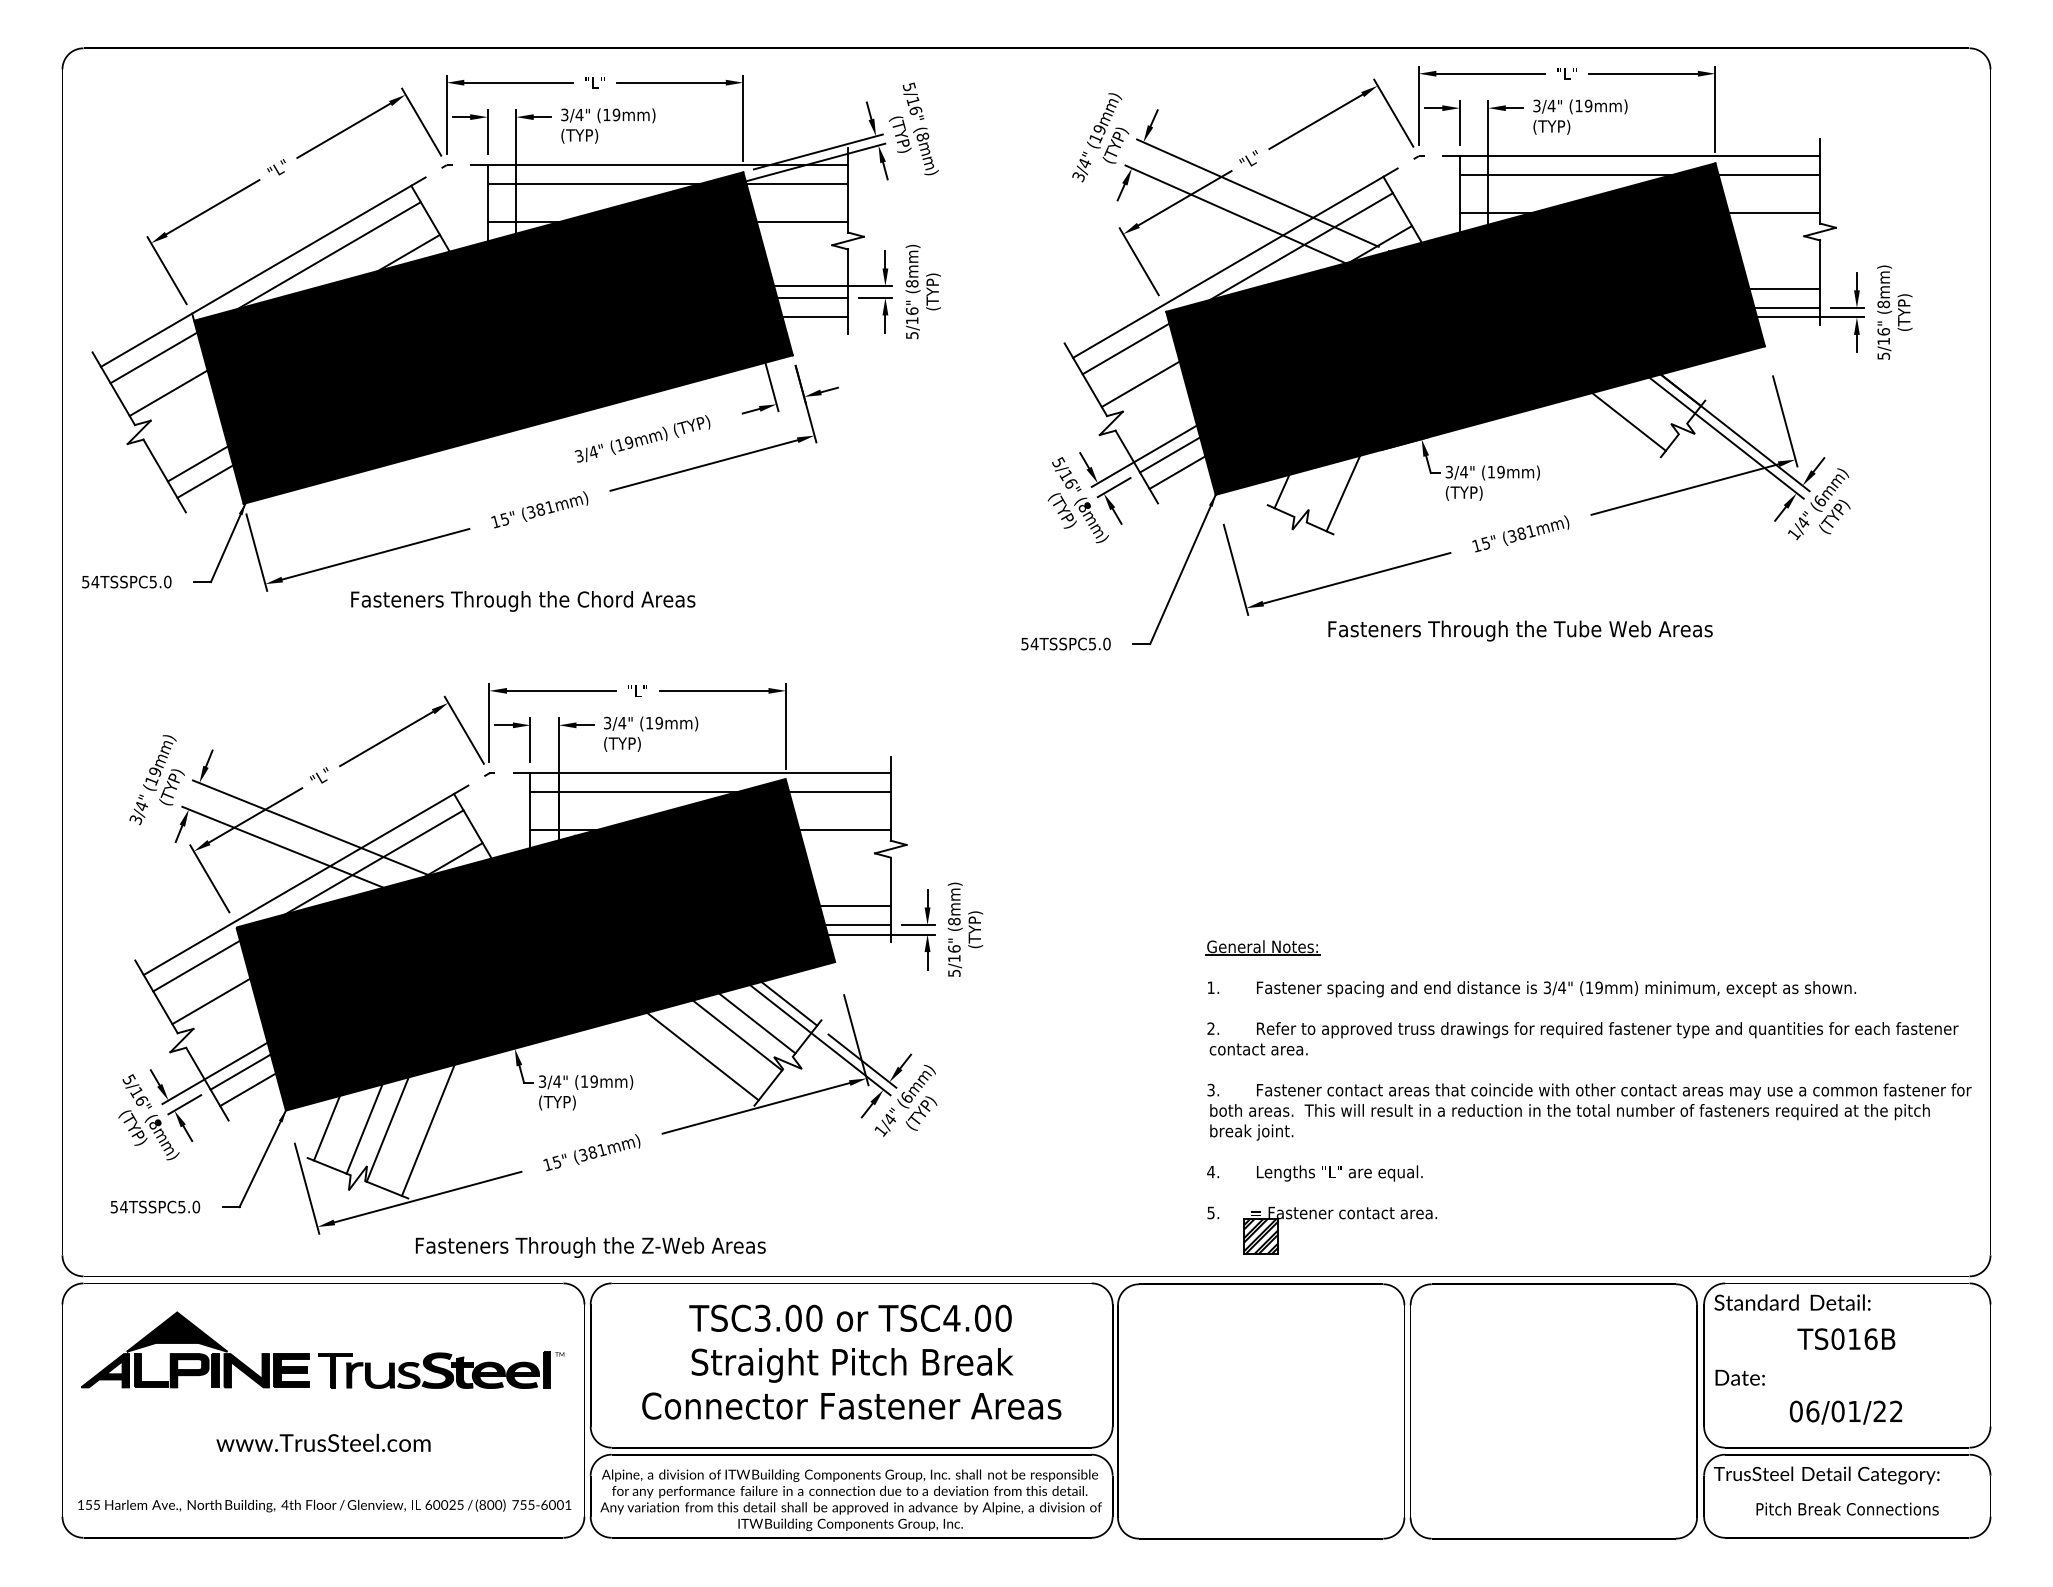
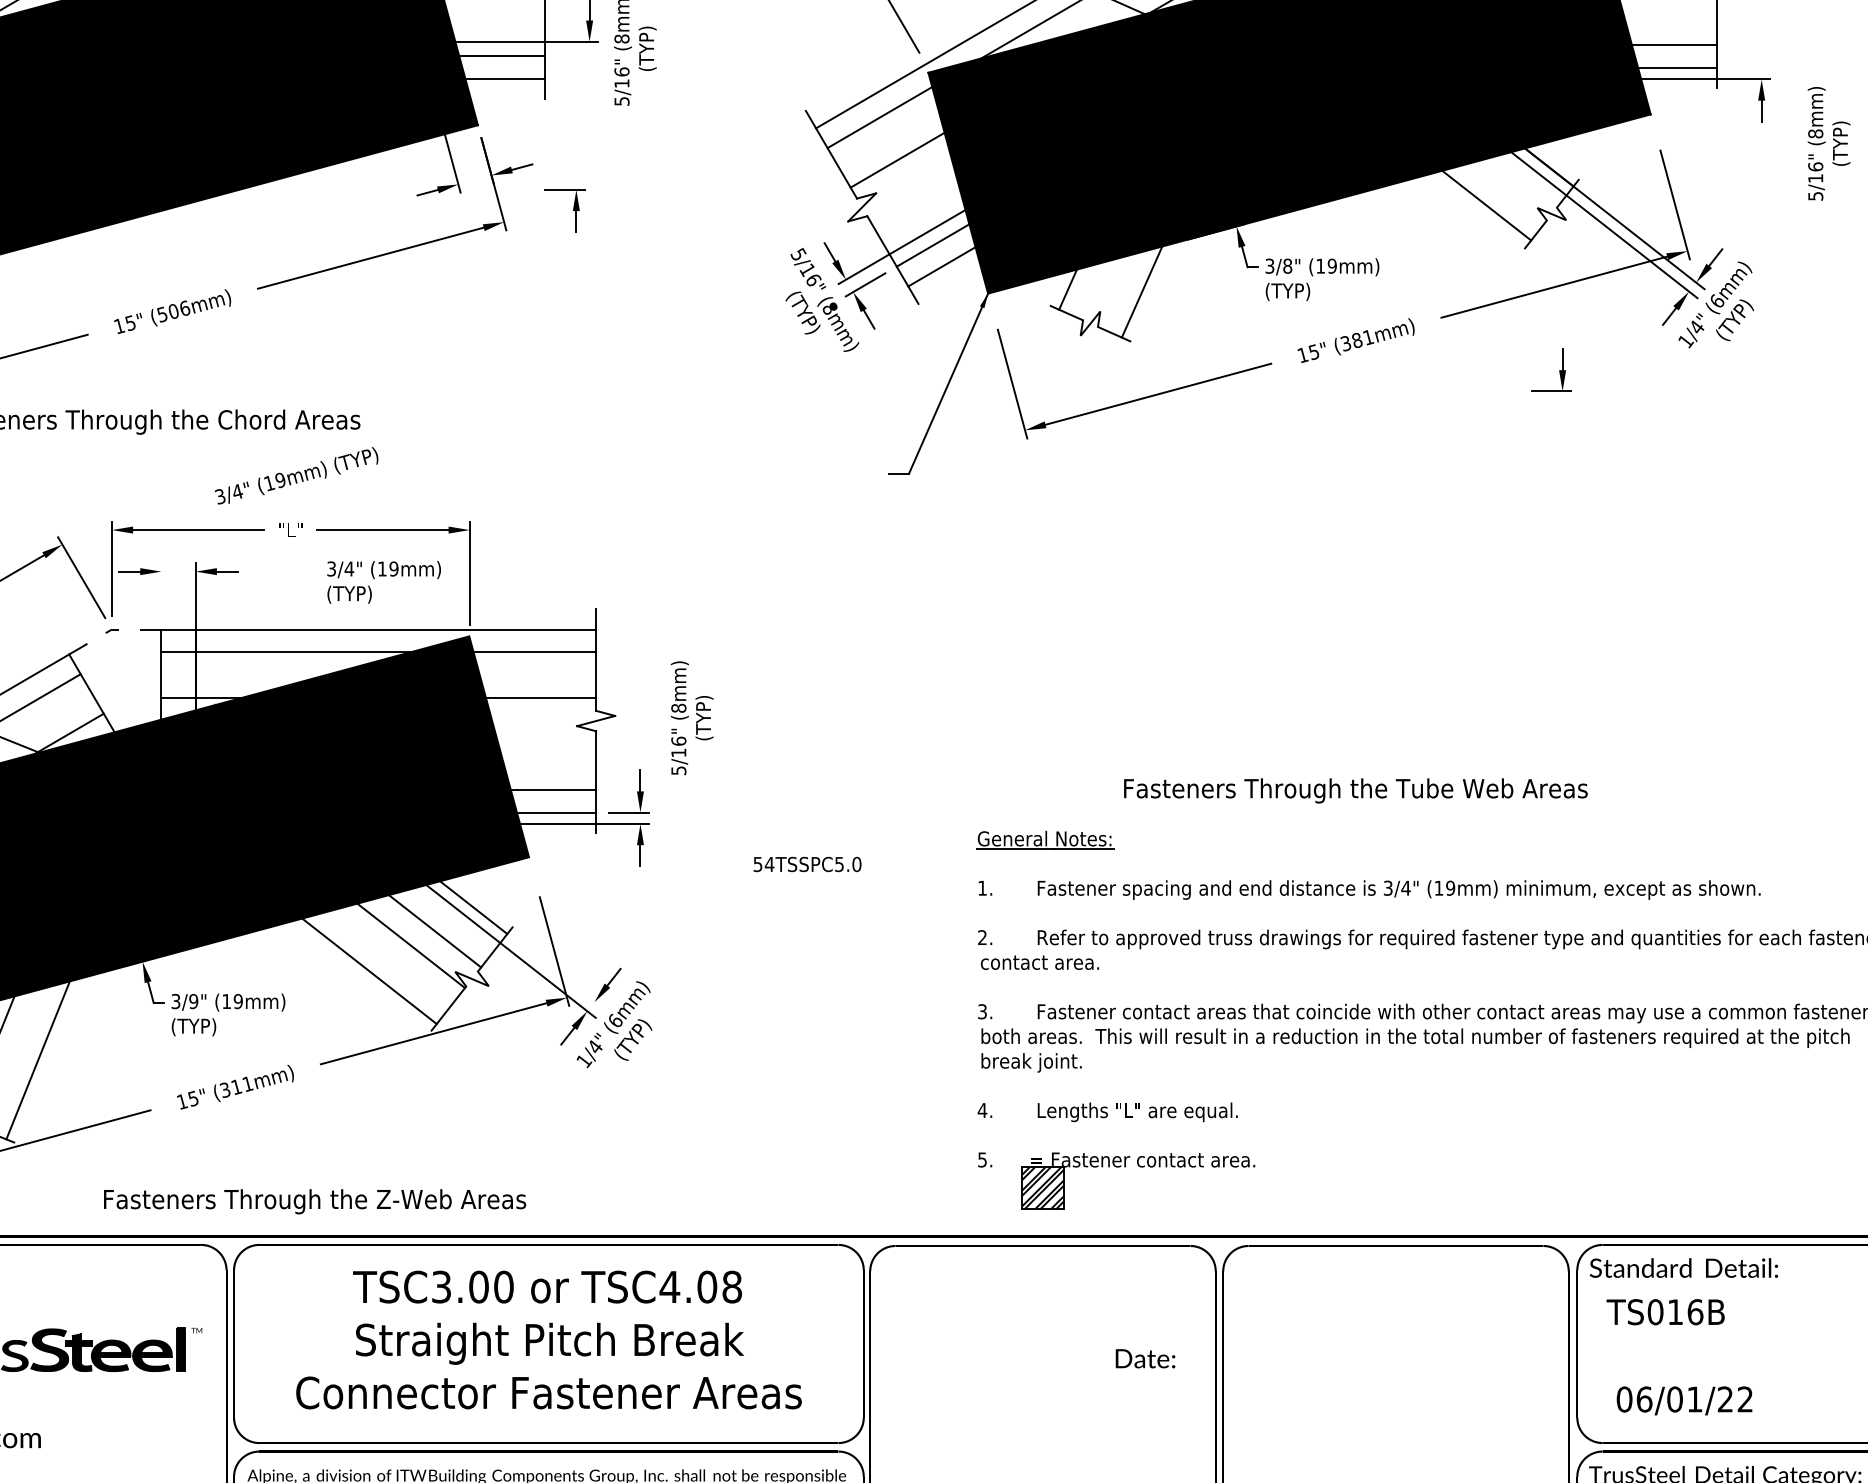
part: (1854, 290) -> (1559, 370), moved
text: (1894, 312) -> (1828, 143), moved
part: (882, 315) -> (572, 211), moved
text: (642, 438) -> (296, 475), moved
text: (1464, 471) -> (1288, 265), 3/4" -> 3/8"
text: (540, 508) -> (173, 310), (381mm) -> (506mm)
text: (1520, 630) -> (1355, 790), moved
text: (1065, 643) -> (806, 863), moved
text: (651, 733) -> (384, 581), moved
line: (530, 740) -> (161, 589), removed
text: (965, 929) -> (692, 717), moved
line: (862, 1060) -> (561, 976), removed
text: (557, 1081) -> (194, 1001), 3/4" -> 3/9"
text: (592, 1152) -> (236, 1086), (381mm) -> (311mm)
text: (590, 1247) -> (314, 1201), moved
text: (1003, 1318) -> (732, 1287), TSC4.00 -> TSC4.08
text: (1846, 1338) -> (1665, 1311), moved
text: (1739, 1377) -> (1144, 1358), moved
text: (1845, 1412) -> (1683, 1400), moved

